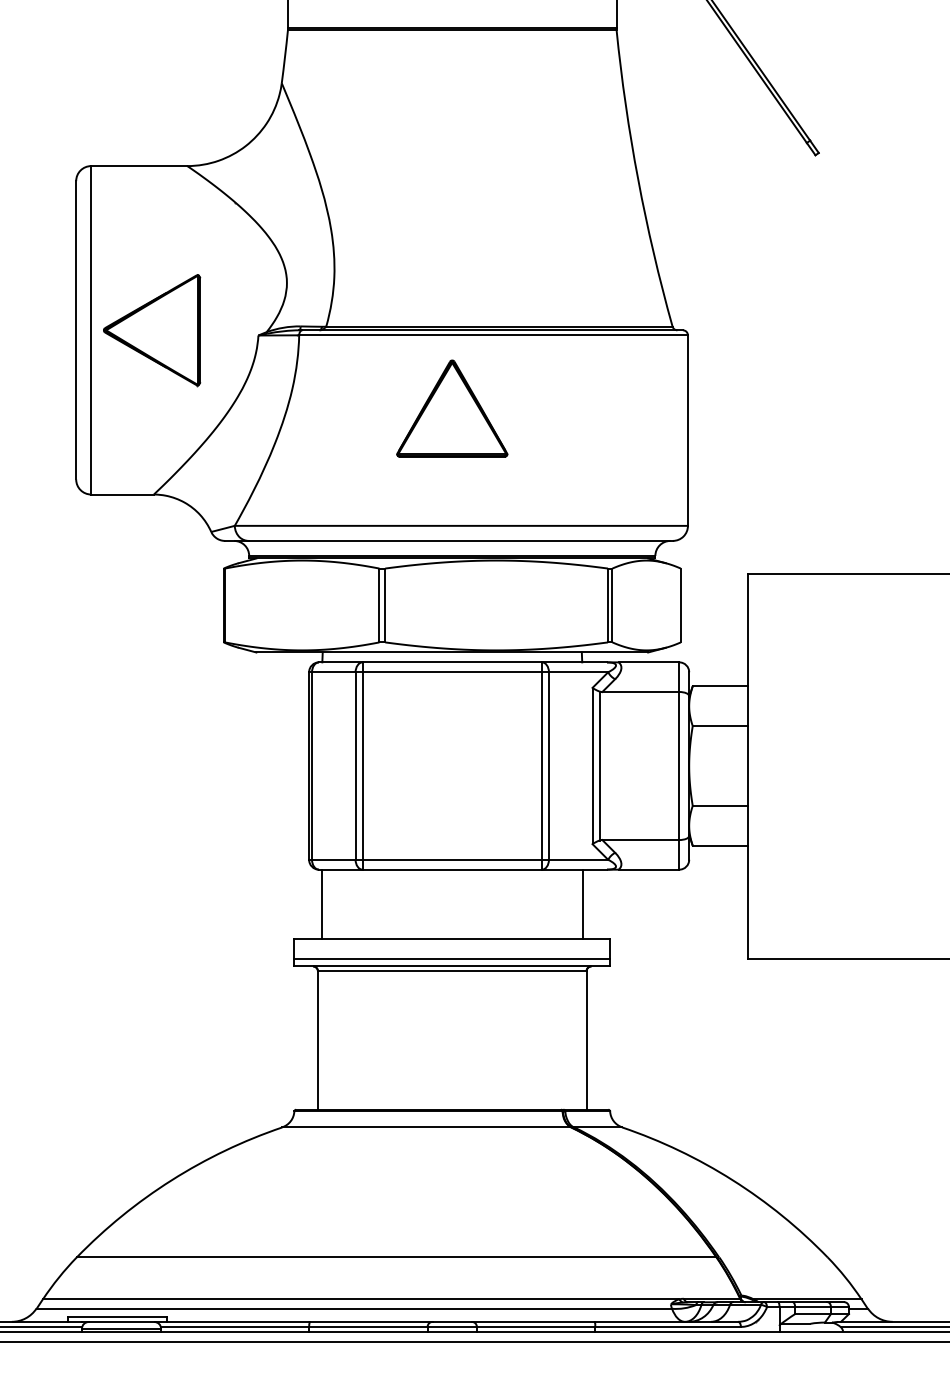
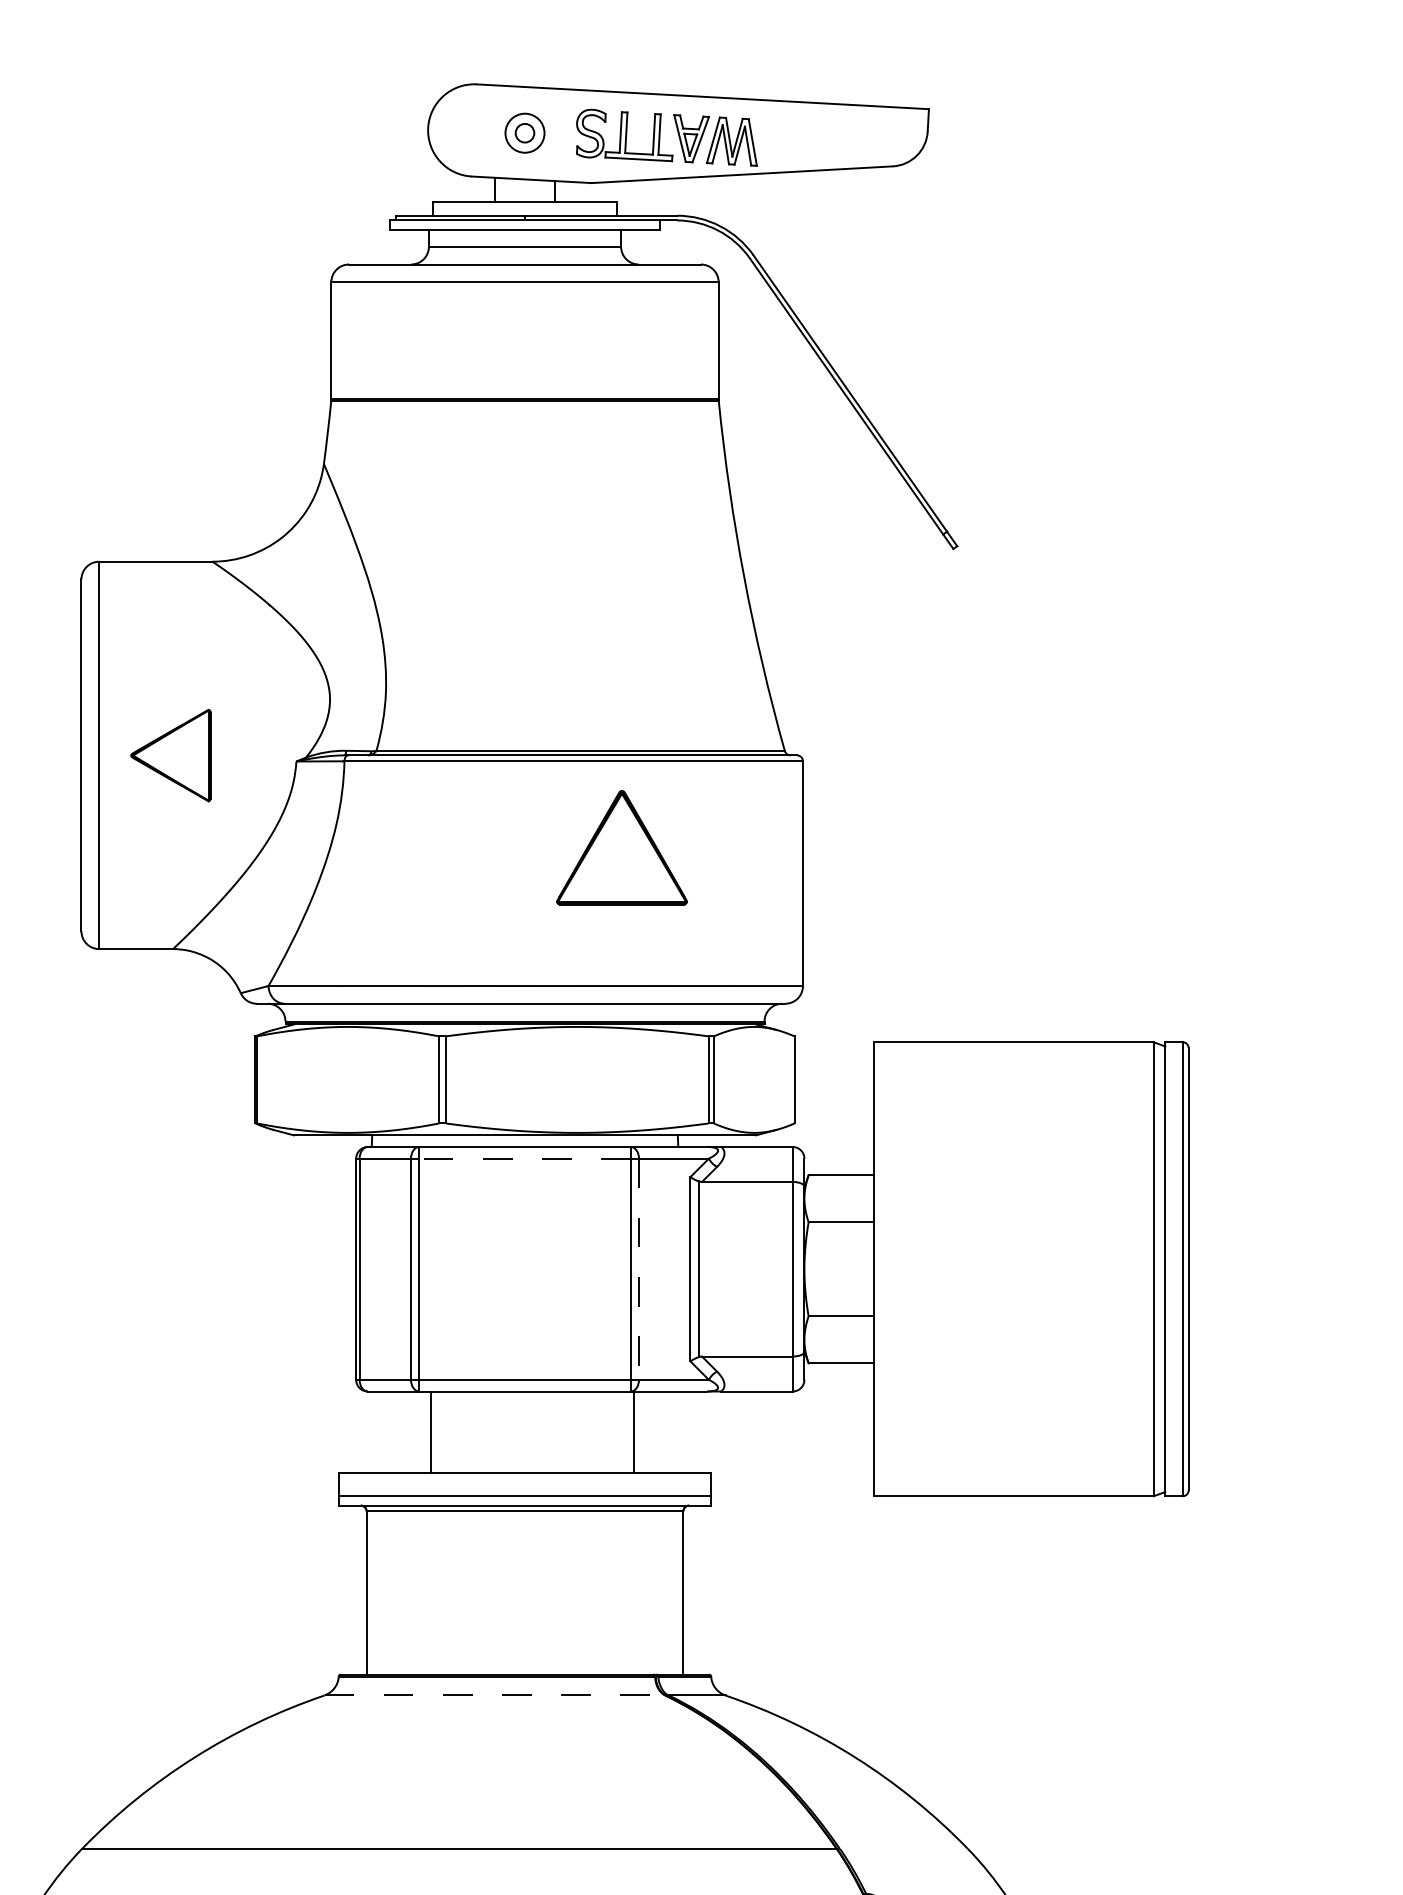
part: (151, 330) -> (170, 755), size x0.7
part: (451, 408) -> (621, 847), moved
line: (452, 672) -> (525, 1158), solid -> dashed
line: (549, 766) -> (639, 1269), solid -> dashed
line: (322, 904) -> (431, 1432), moved
line: (582, 904) -> (633, 1432), moved
line: (427, 1127) -> (495, 1695), solid -> dashed

